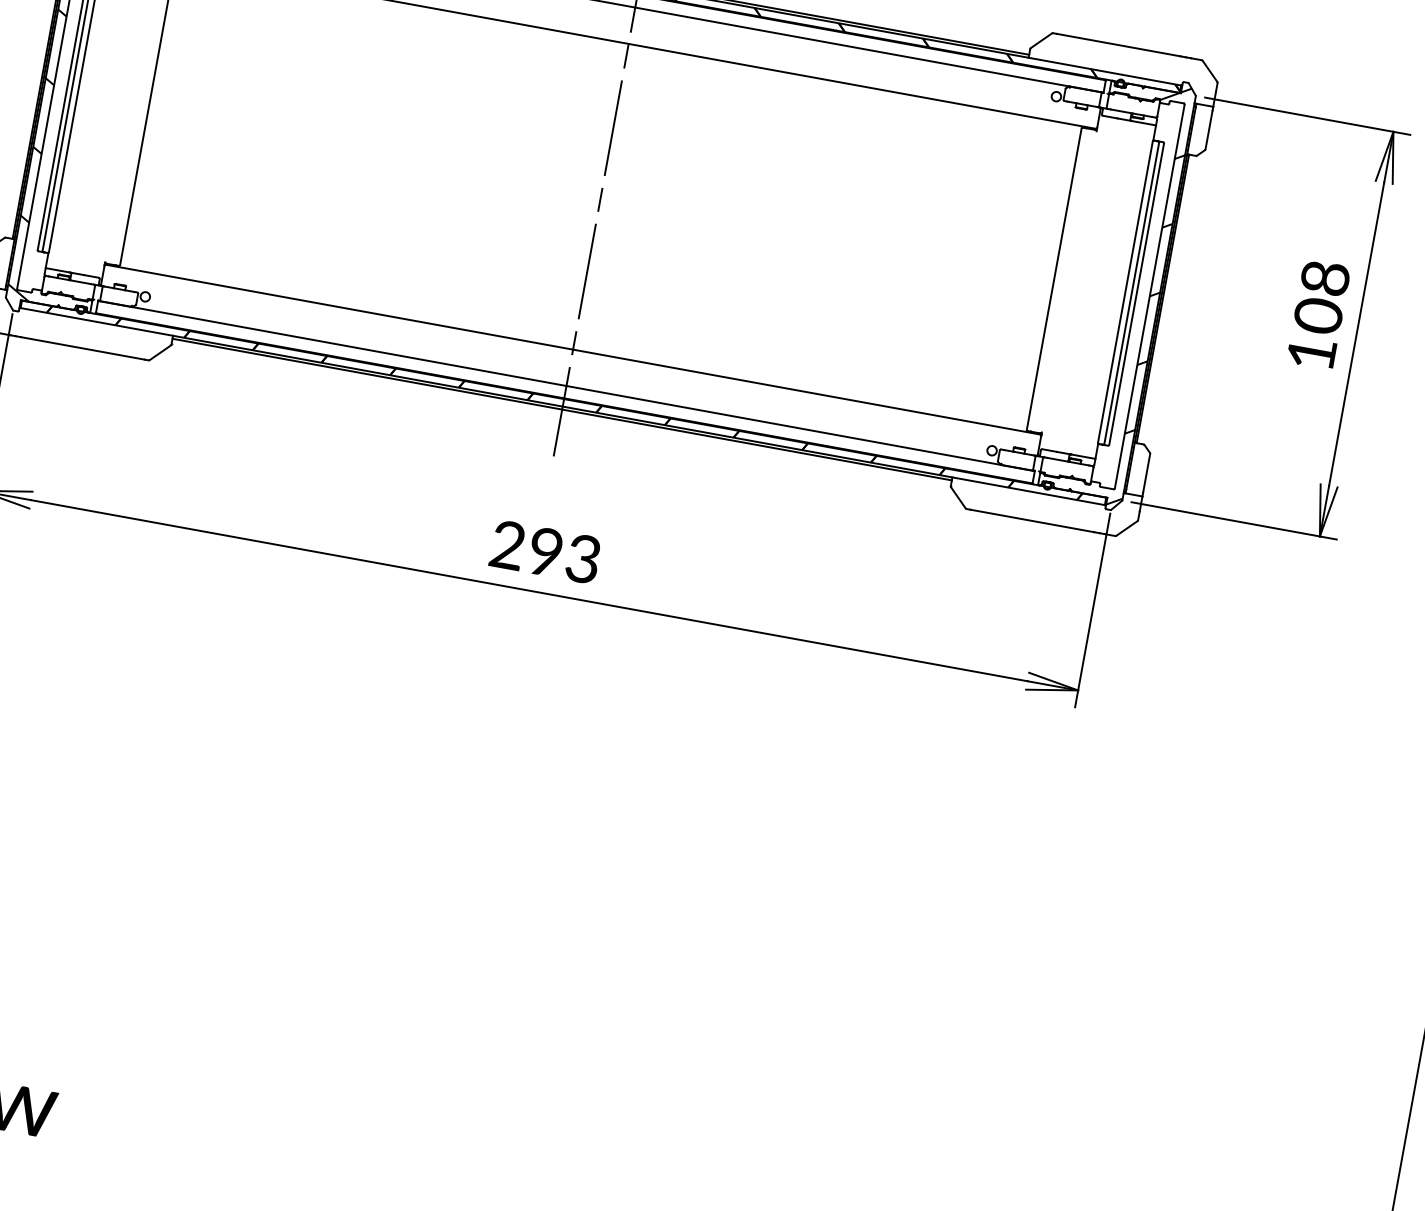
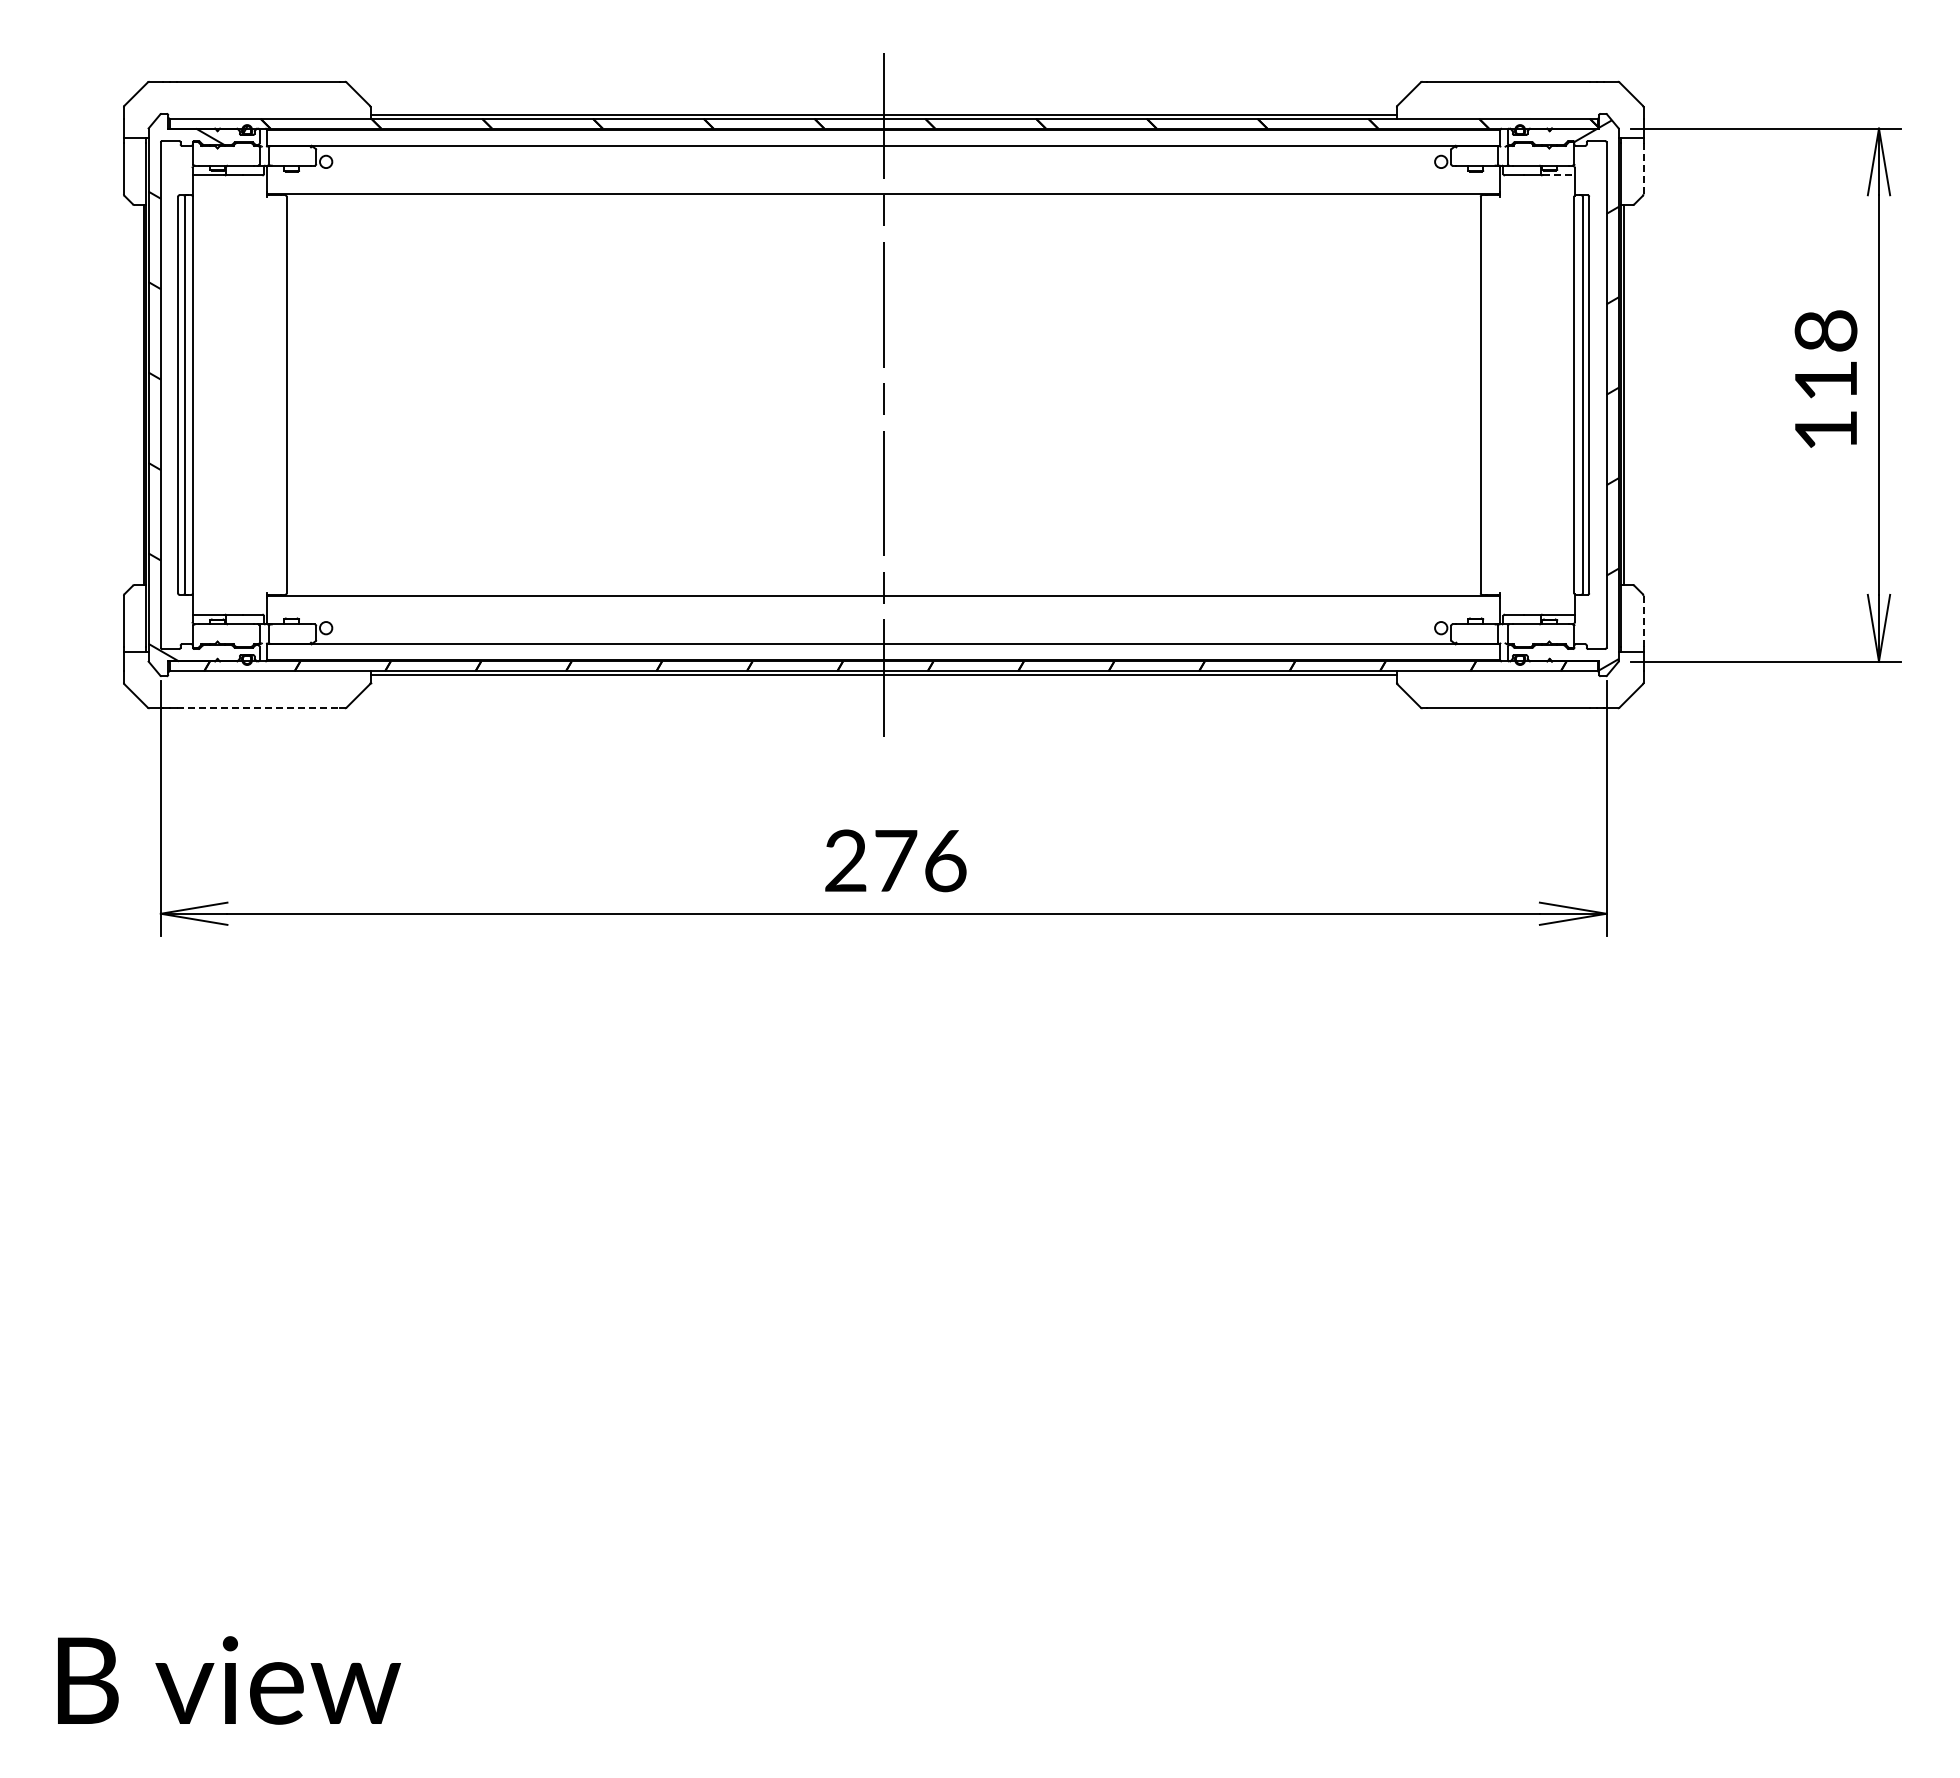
line: (1144, 123) -> (1559, 175), solid -> dashed
line: (1208, 130) -> (1643, 169), solid -> dashed
text: (1318, 315) -> (1825, 380), 108 -> 118
line: (83, 348) -> (259, 708), solid -> dashed
line: (1146, 472) -> (1643, 620), solid -> dashed
text: (564, 555) -> (920, 860), 293 -> 276

